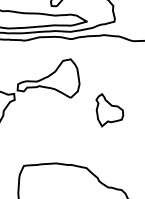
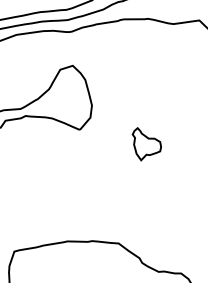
part: (109, 110) -> (146, 143), size x0.6

